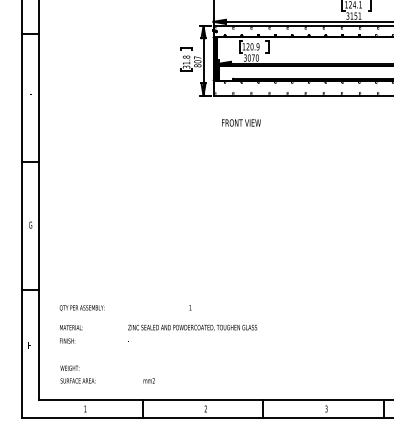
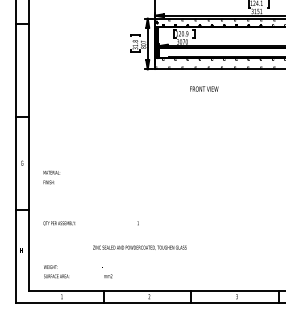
text: (241, 122) -> (204, 88), moved
text: (192, 327) -> (139, 247), moved
text: (70, 334) -> (51, 177), moved

